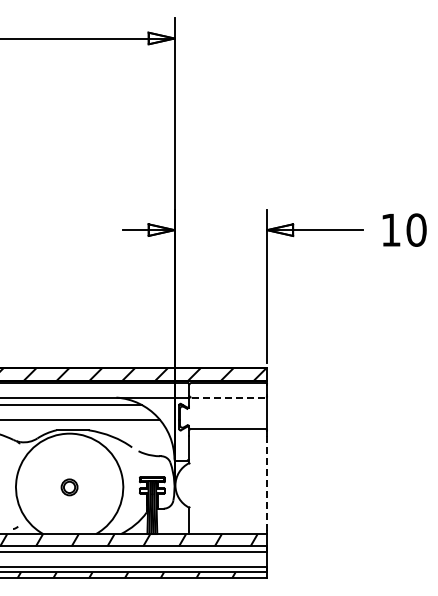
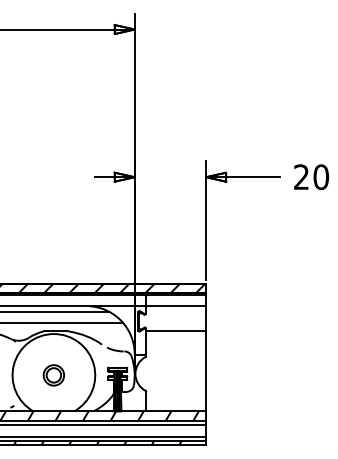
text: (390, 229) -> (301, 176), 10 -> 20
line: (229, 397) -> (177, 306), dashed -> solid
line: (267, 482) -> (206, 371), dashed -> solid
part: (69, 487) -> (53, 375), size x1.67

